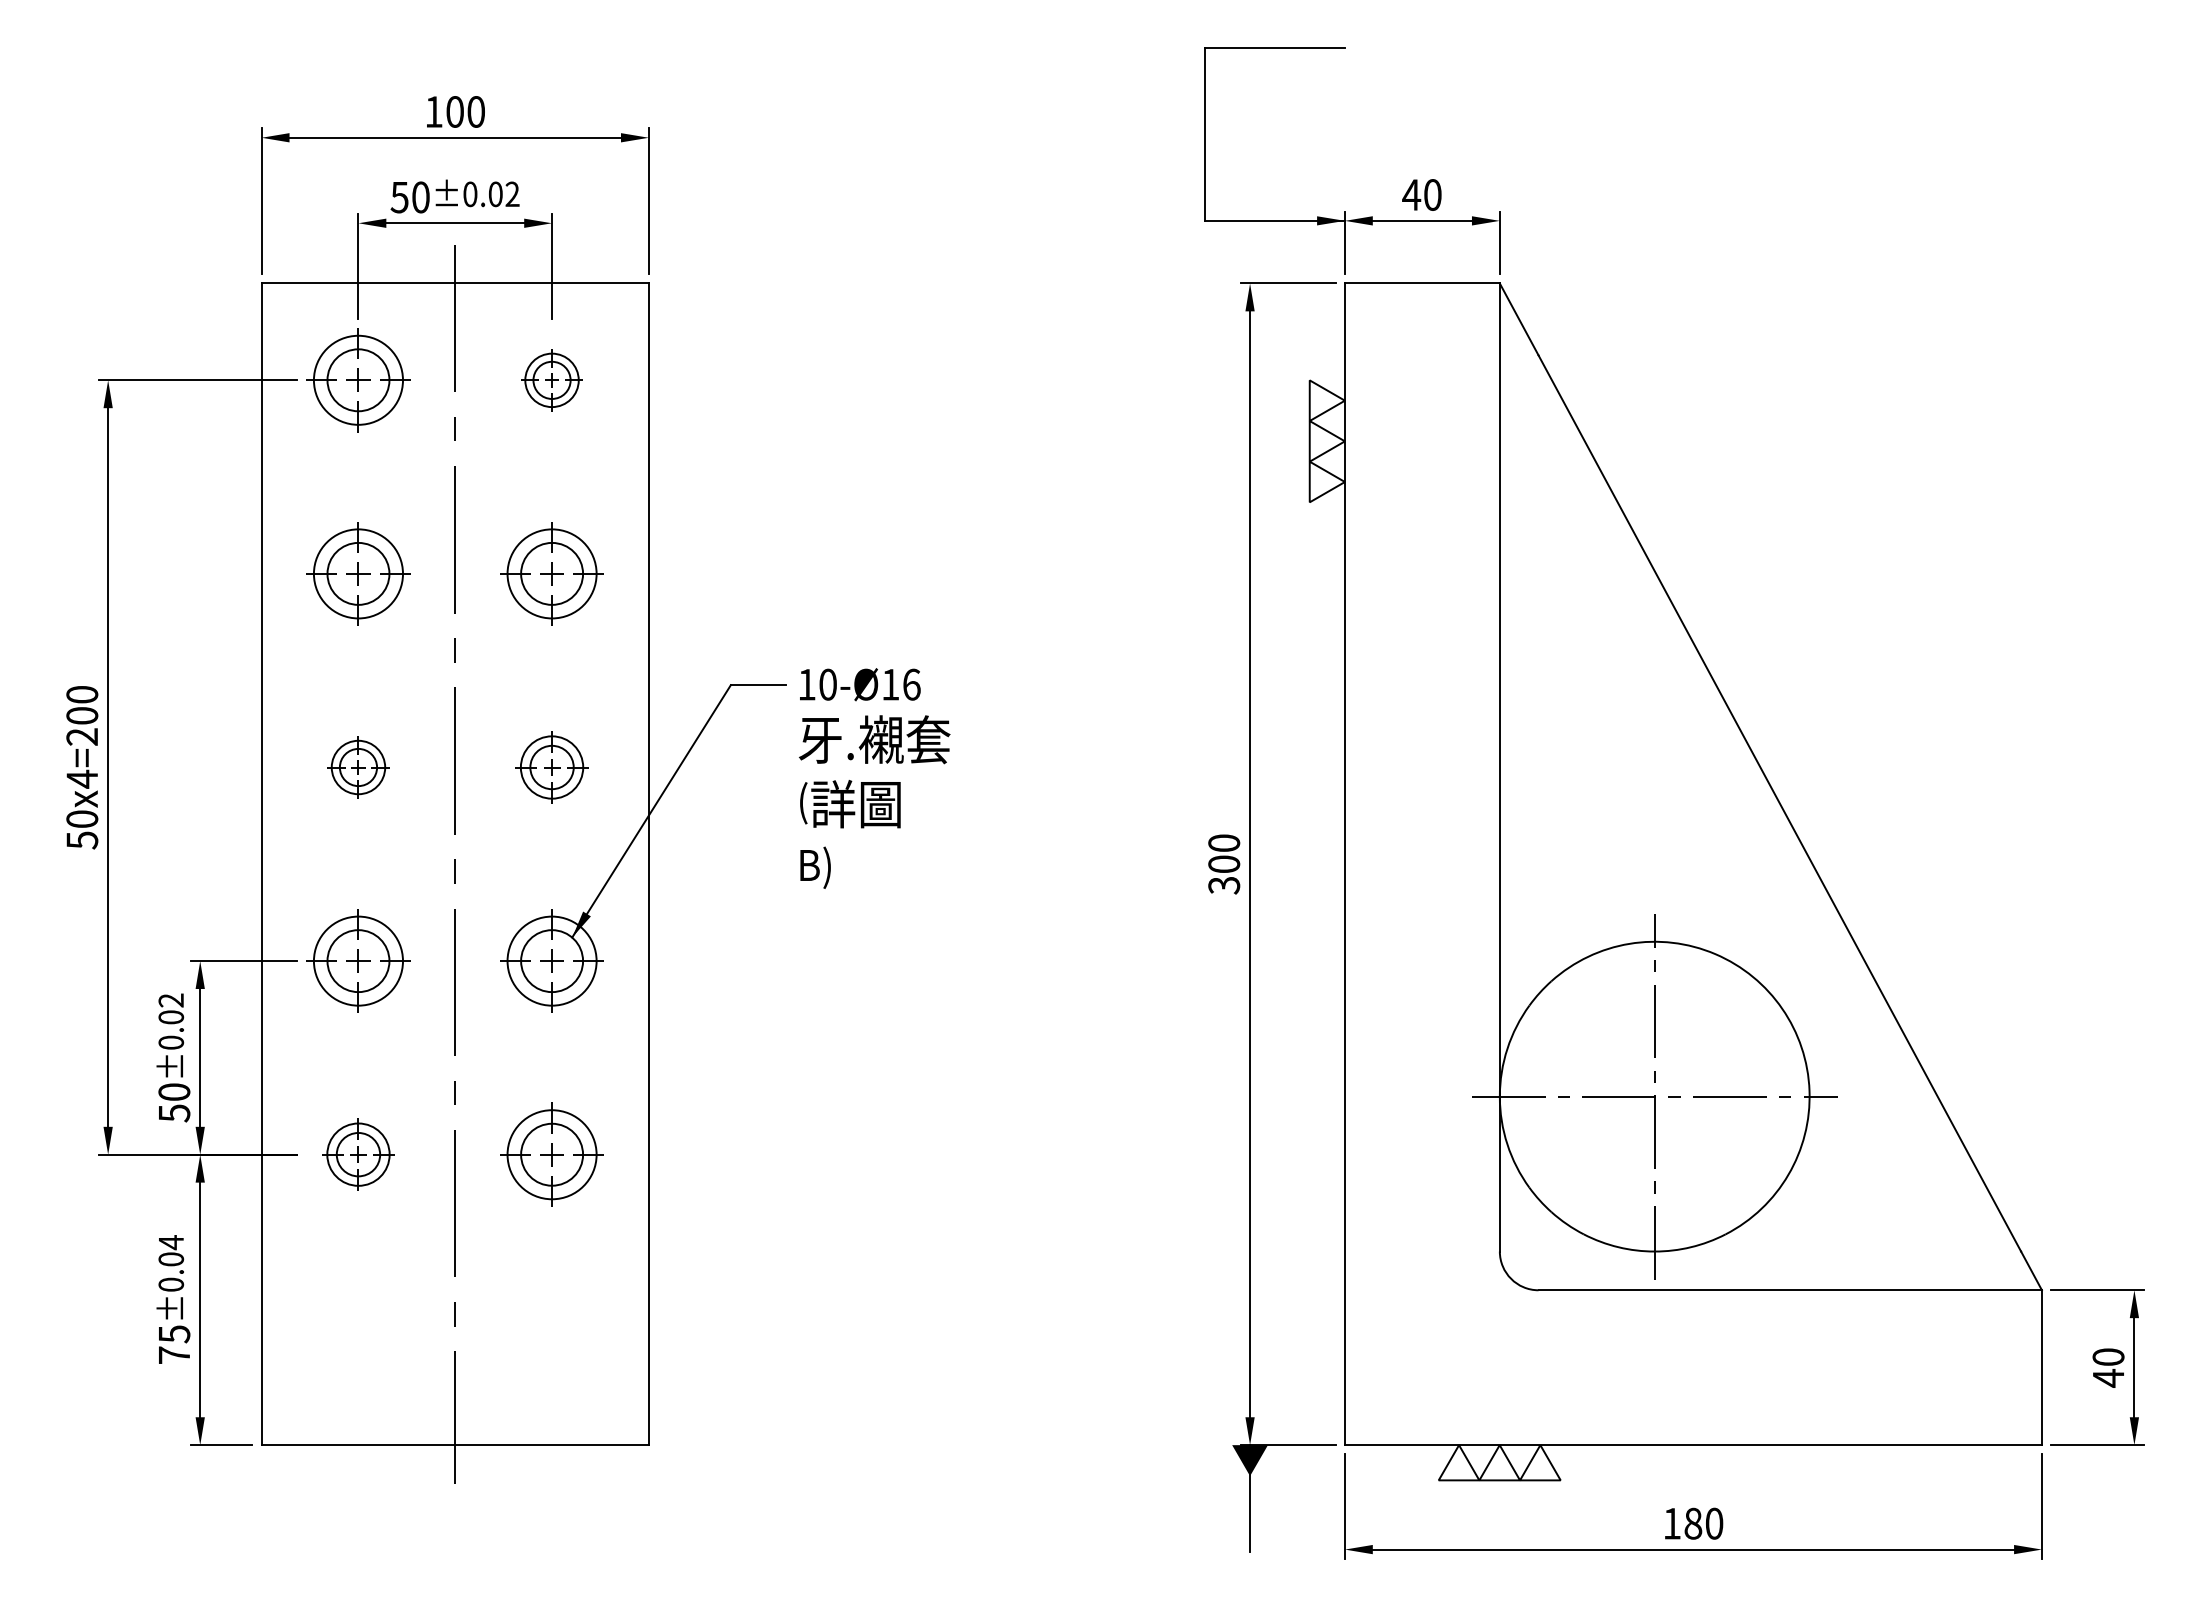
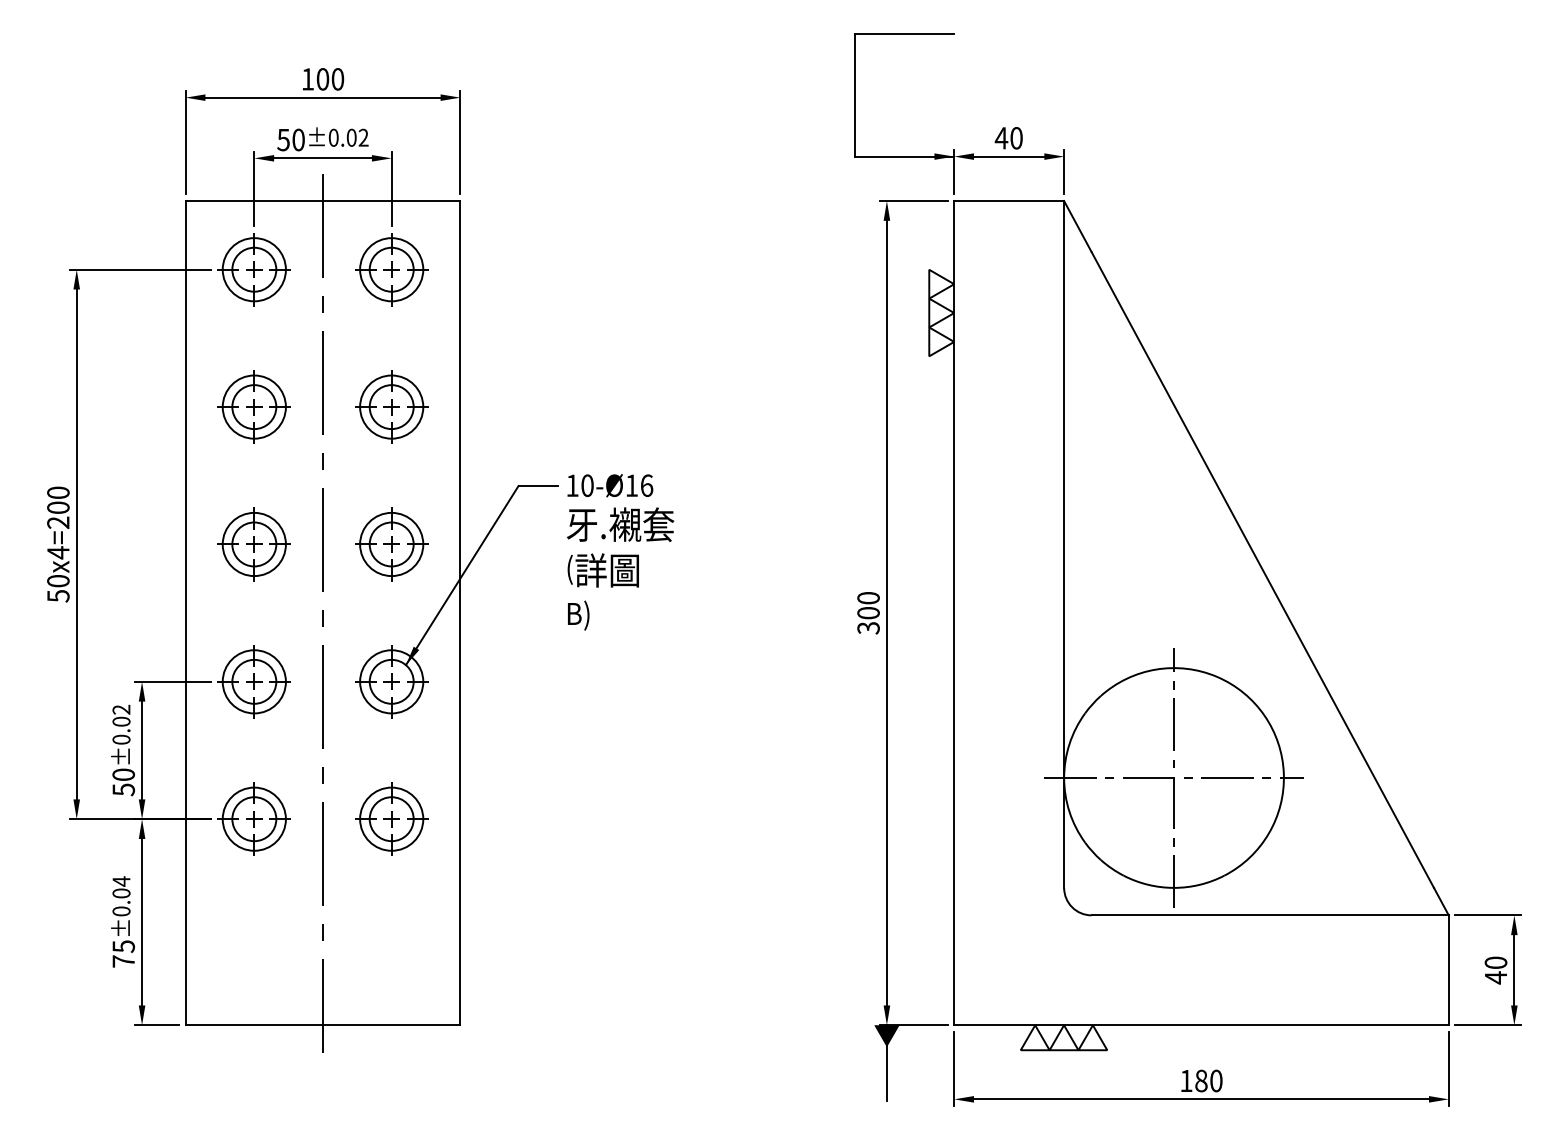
part: (551, 380) -> (391, 269), size x1.67
part: (358, 767) -> (254, 544), size x1.67
part: (551, 767) -> (391, 544), size x1.43
part: (358, 1154) -> (254, 819), size x1.43

